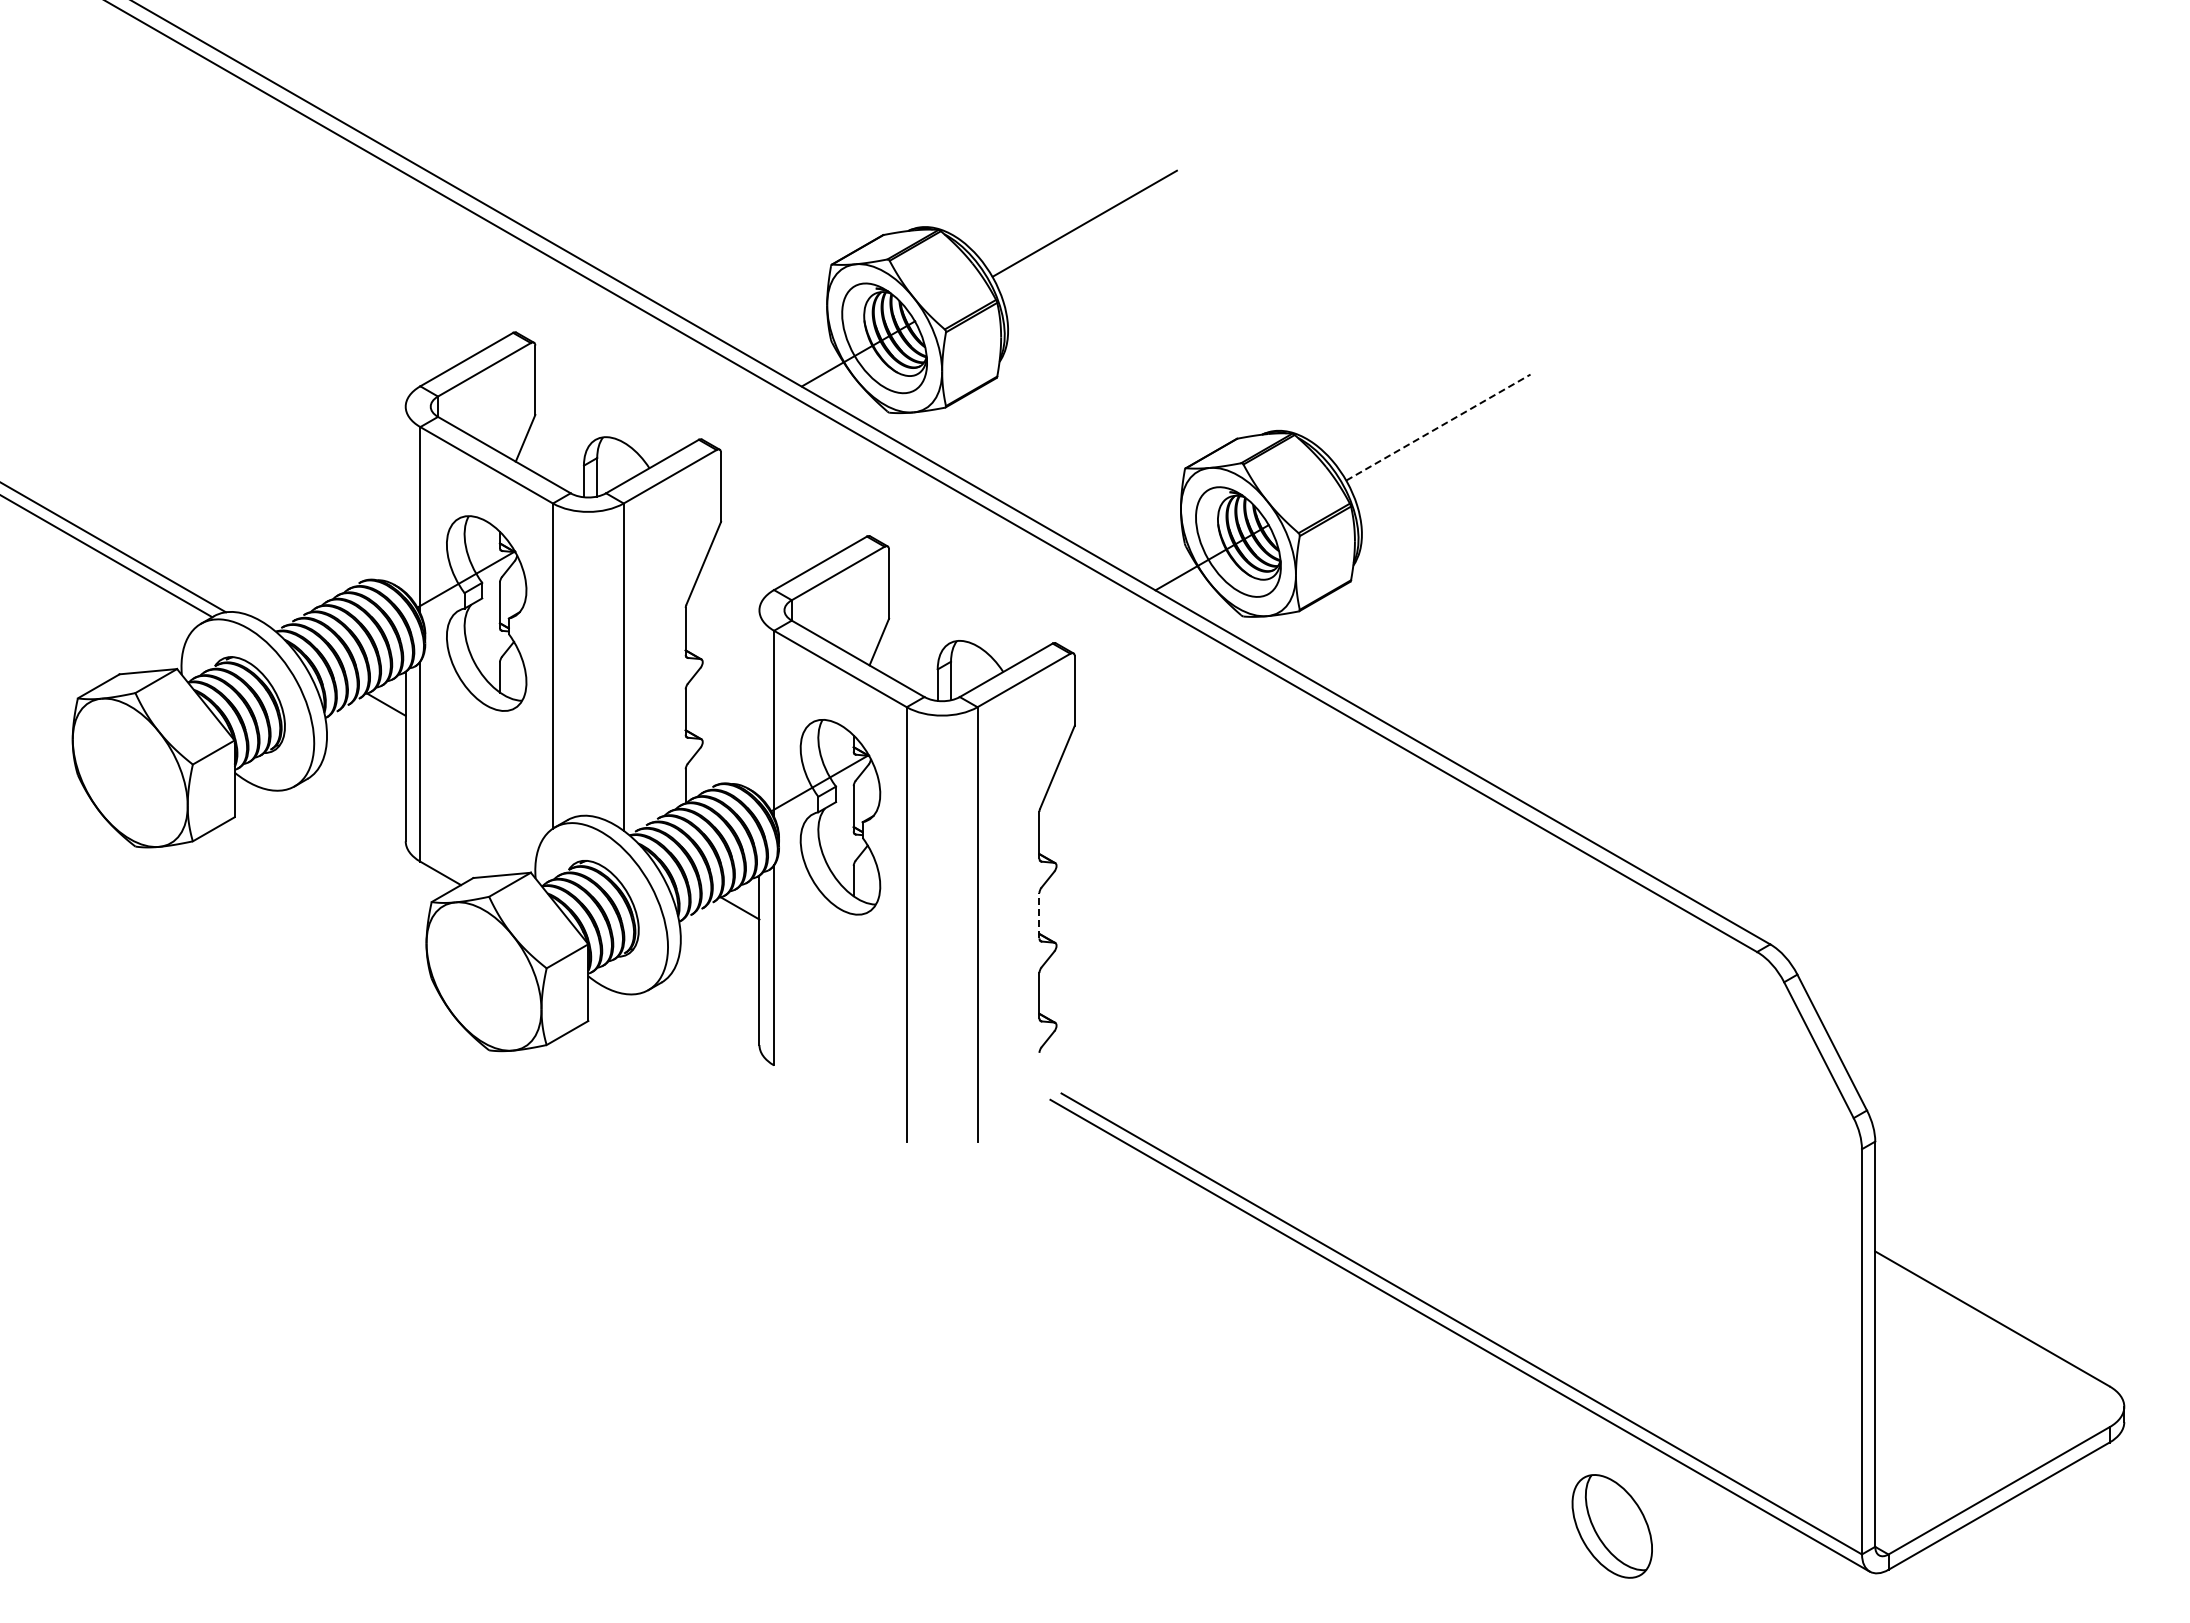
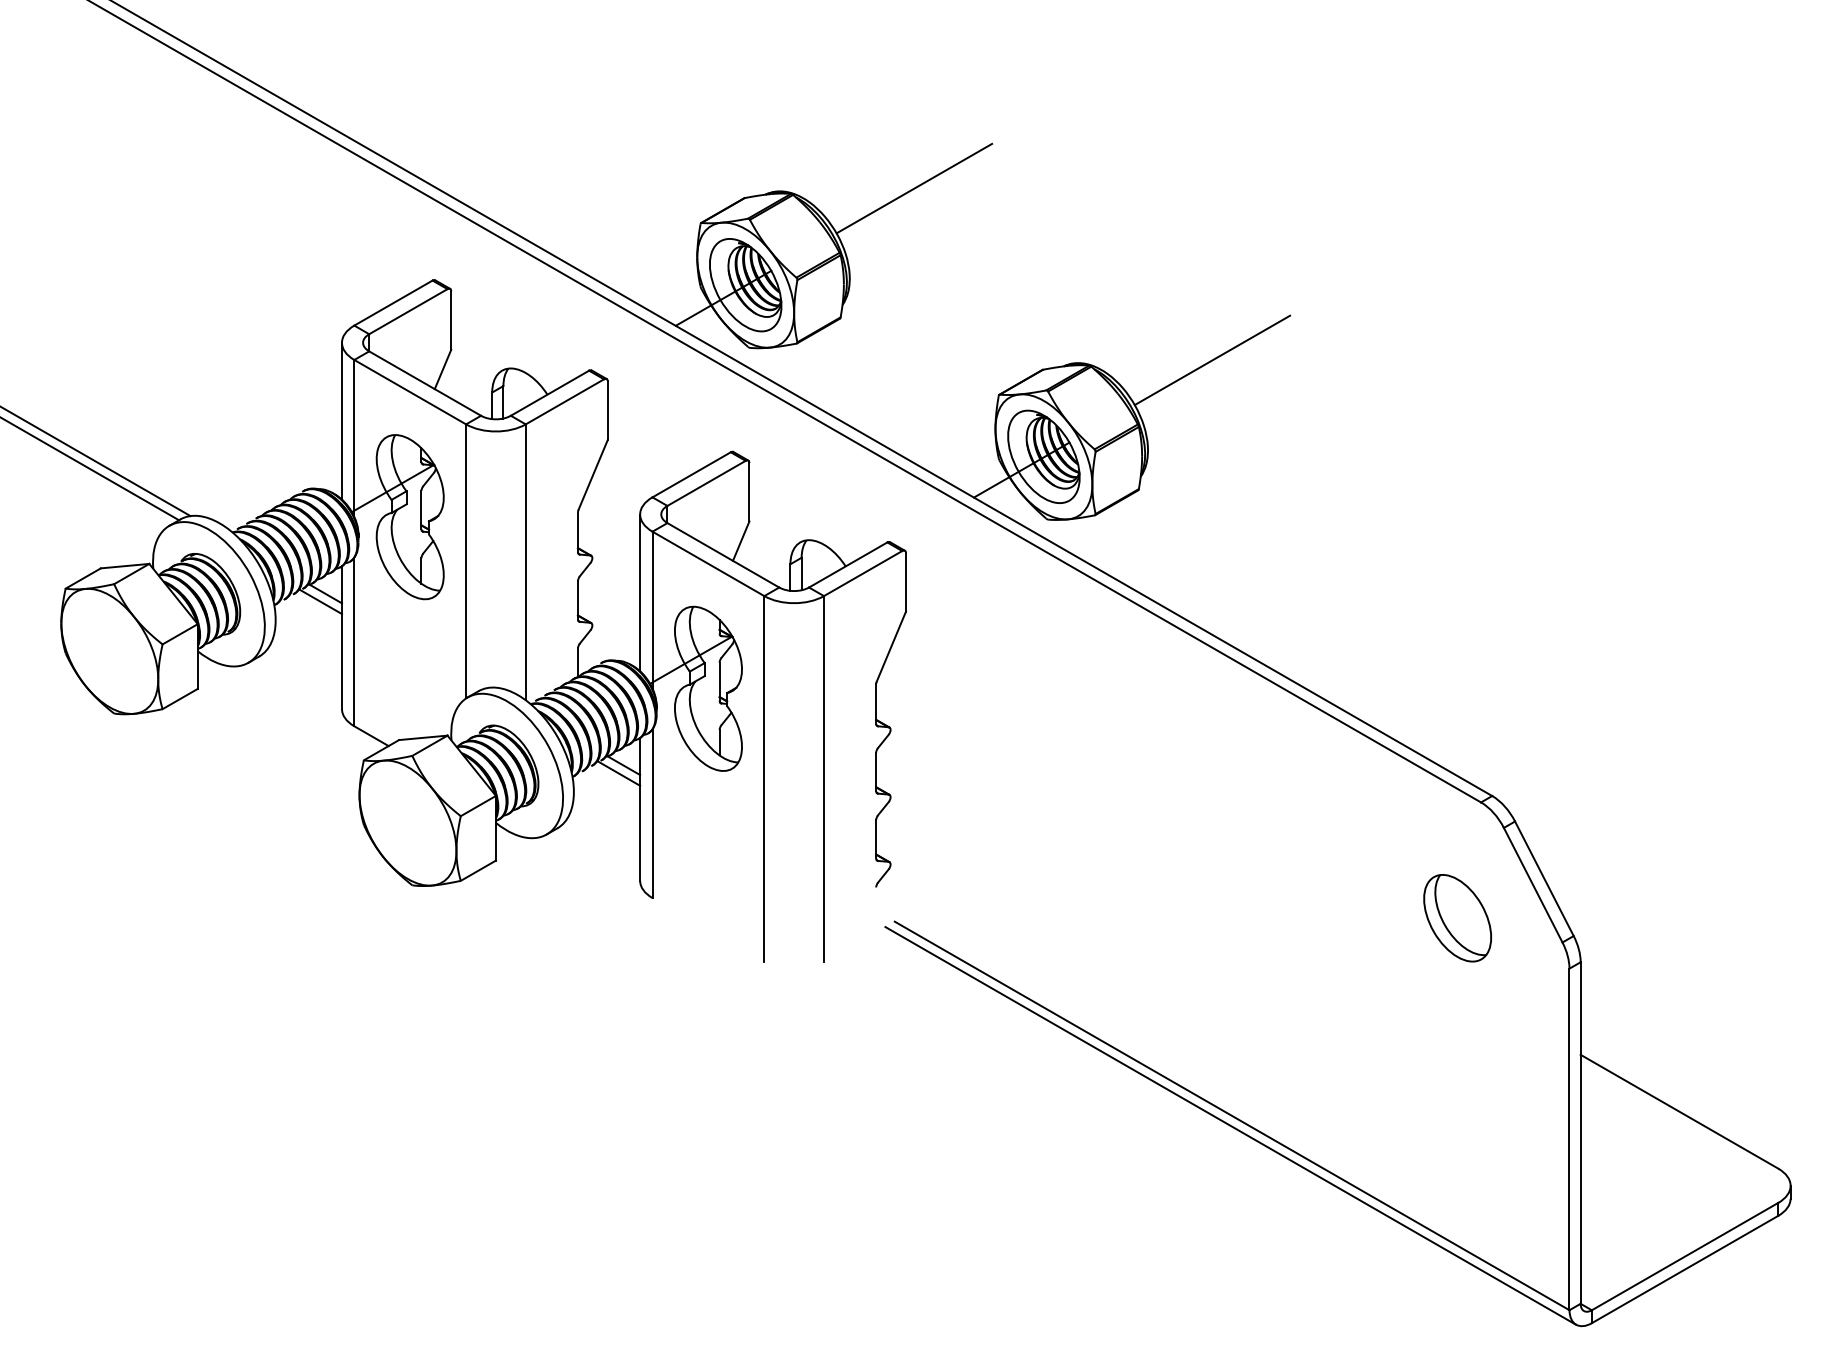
line: (1438, 427) -> (1212, 360), dashed -> solid
line: (405, 499) -> (341, 421), added
line: (759, 703) -> (640, 592), added
line: (380, 713) -> (320, 601), added
line: (1039, 915) -> (876, 771), dashed -> solid
line: (734, 917) -> (619, 773), added
part: (1611, 1526) -> (1456, 918), moved

